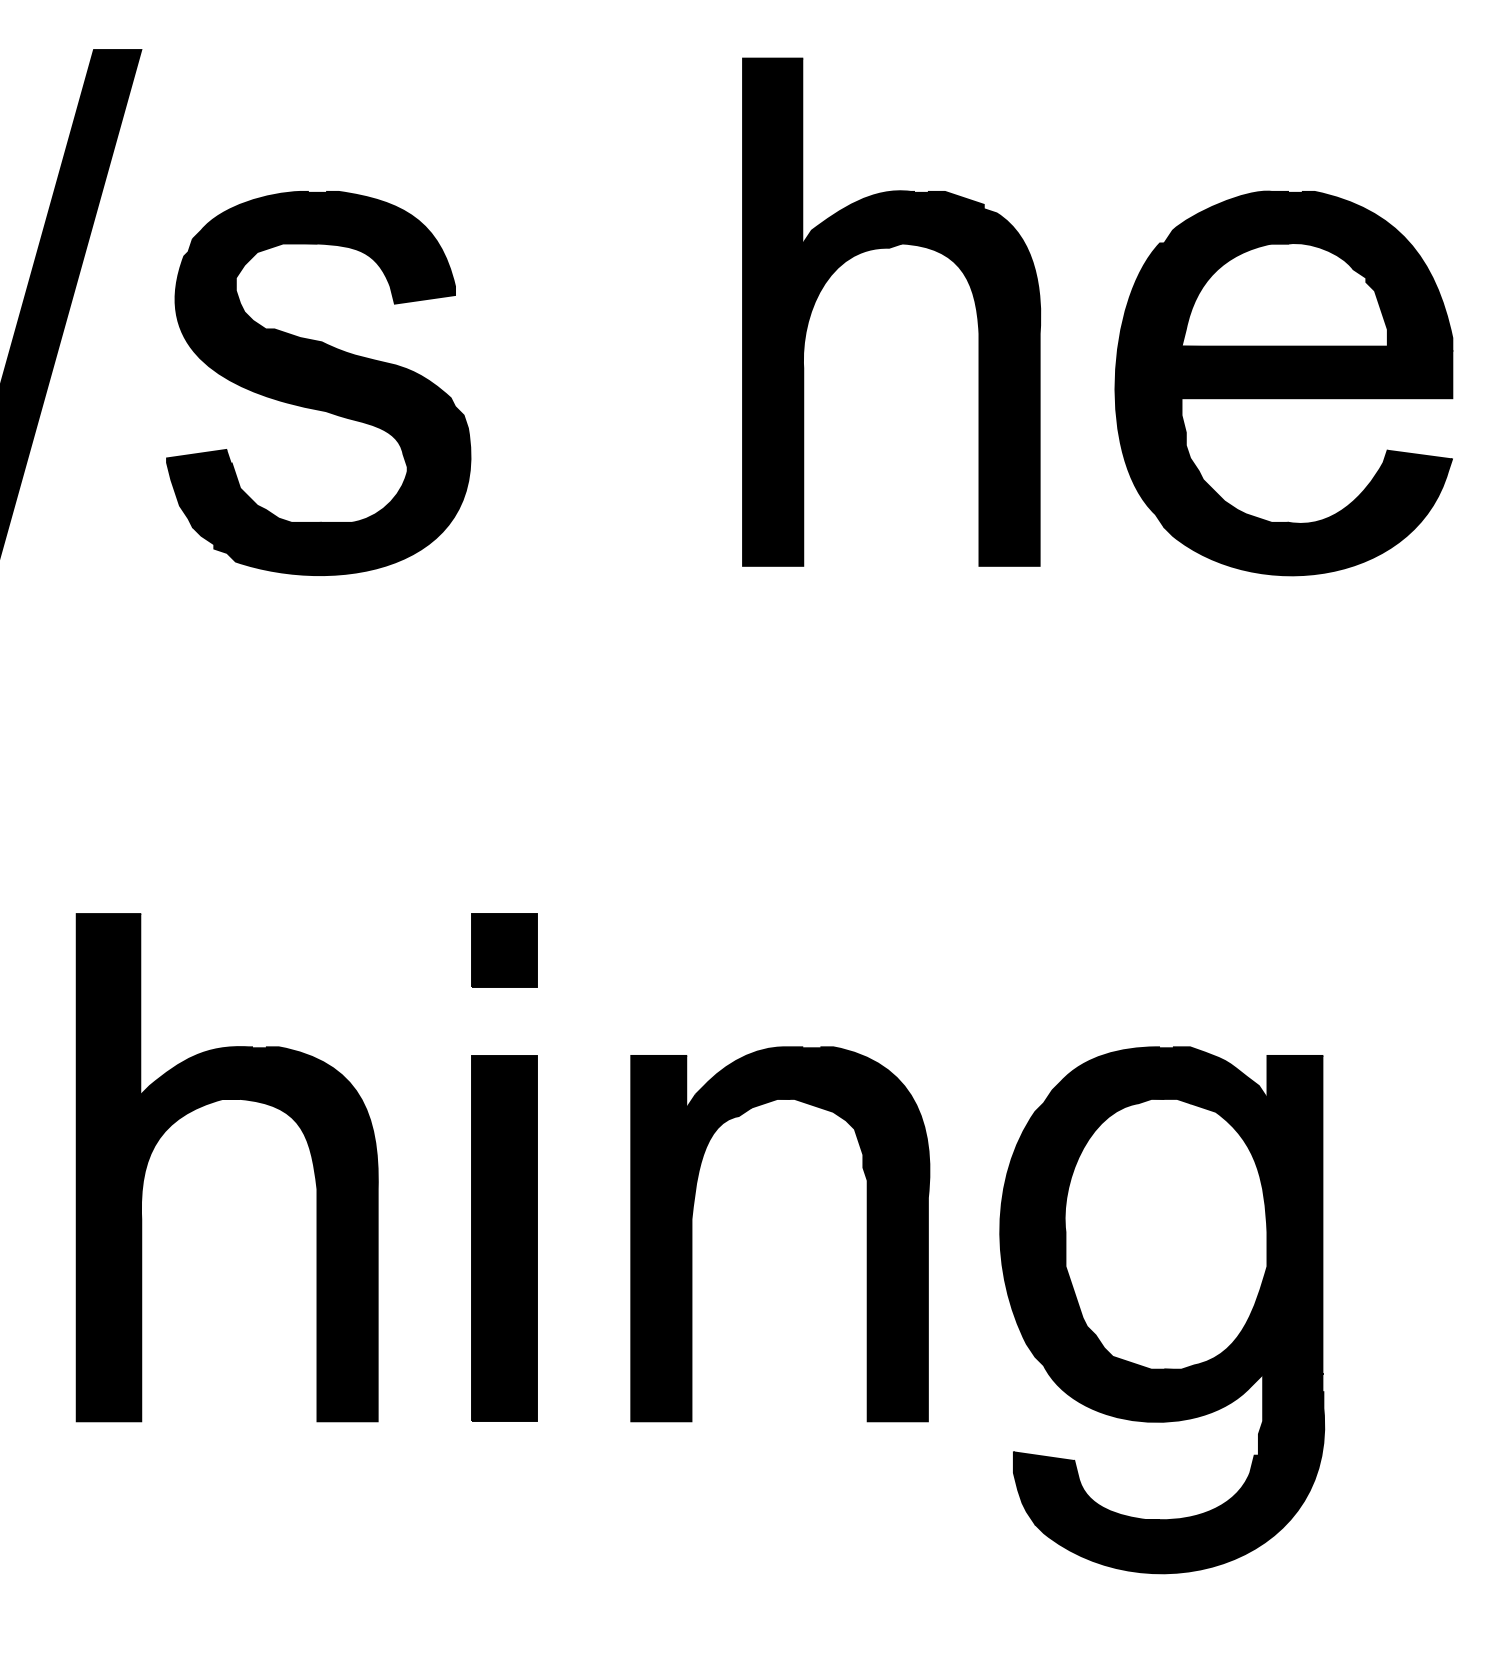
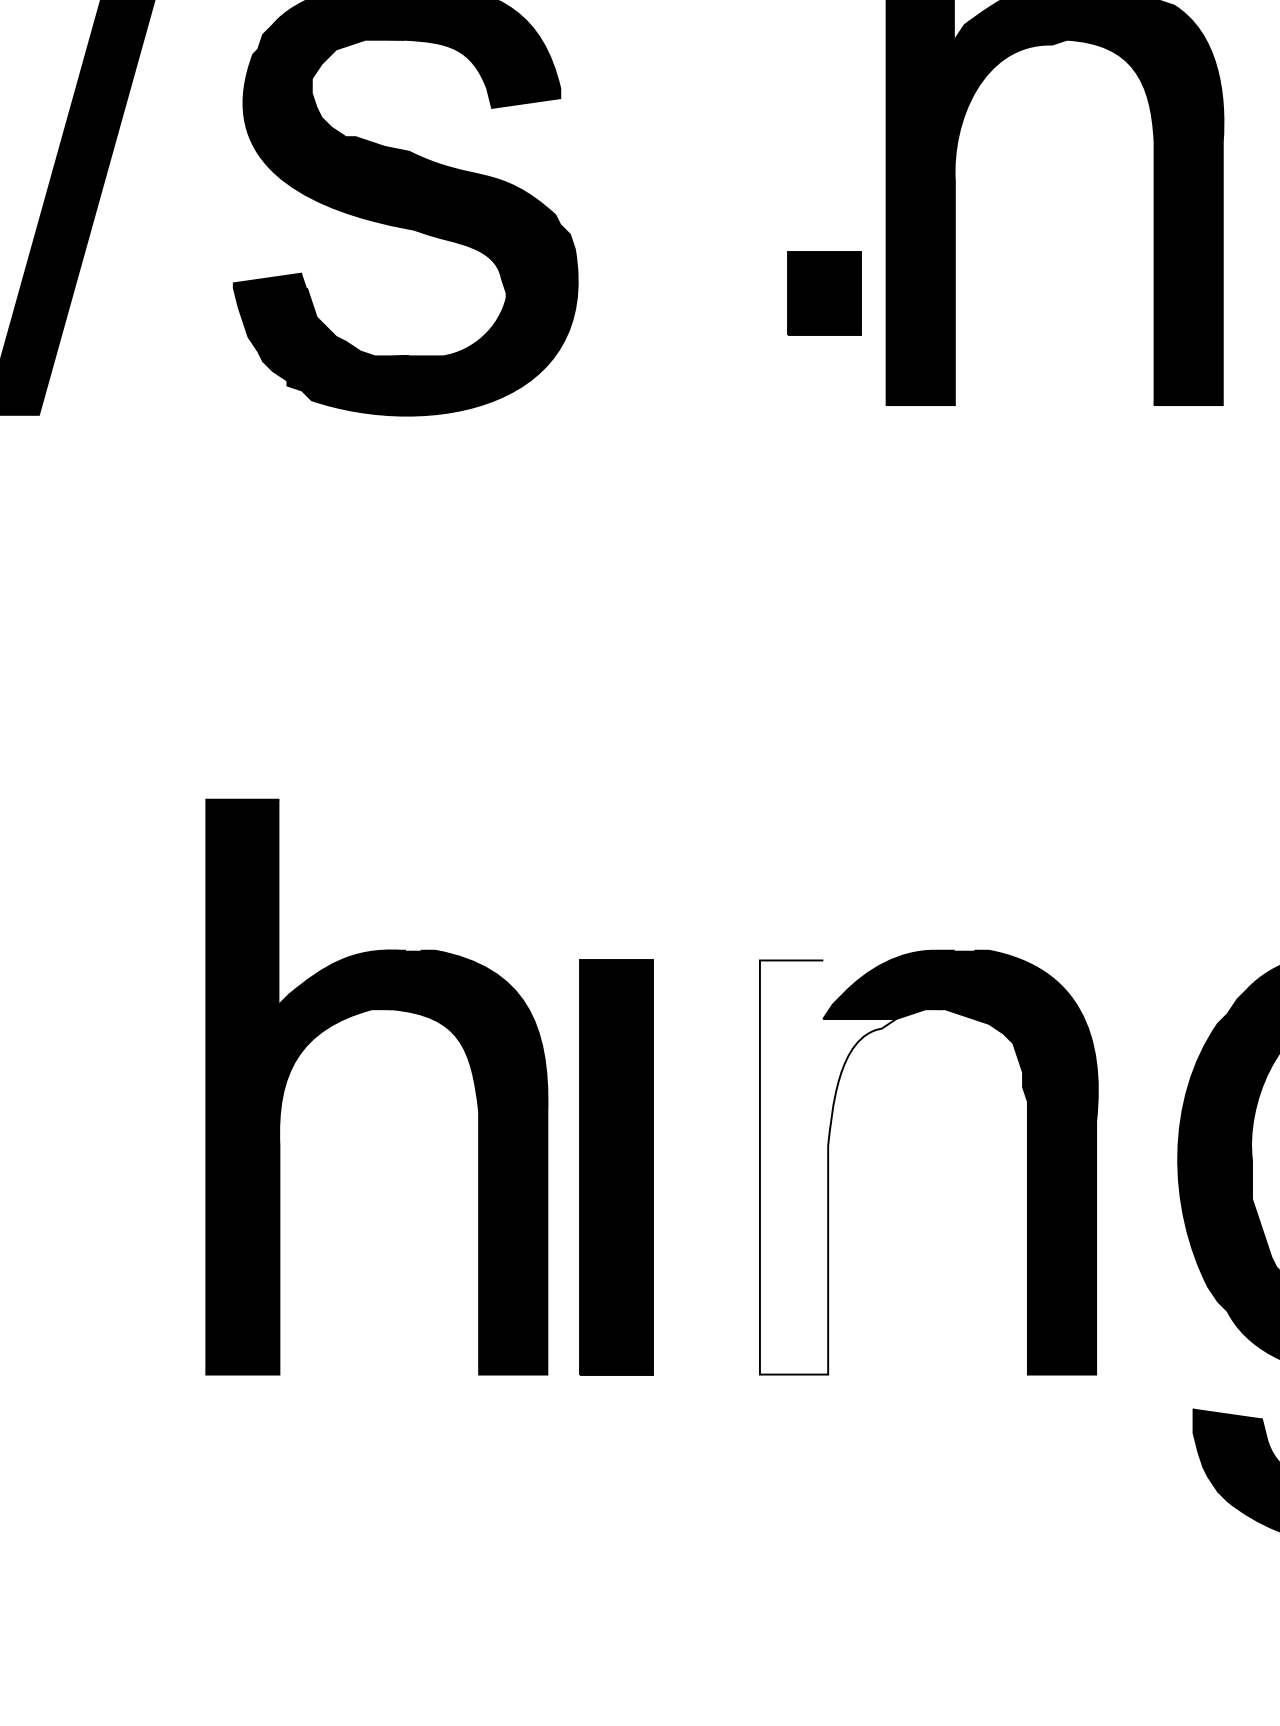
part: (504, 950) -> (824, 293), moved
part: (199, 1108) -> (345, 1020), moved
fill: (691, 1238) -> (828, 1167), removed

